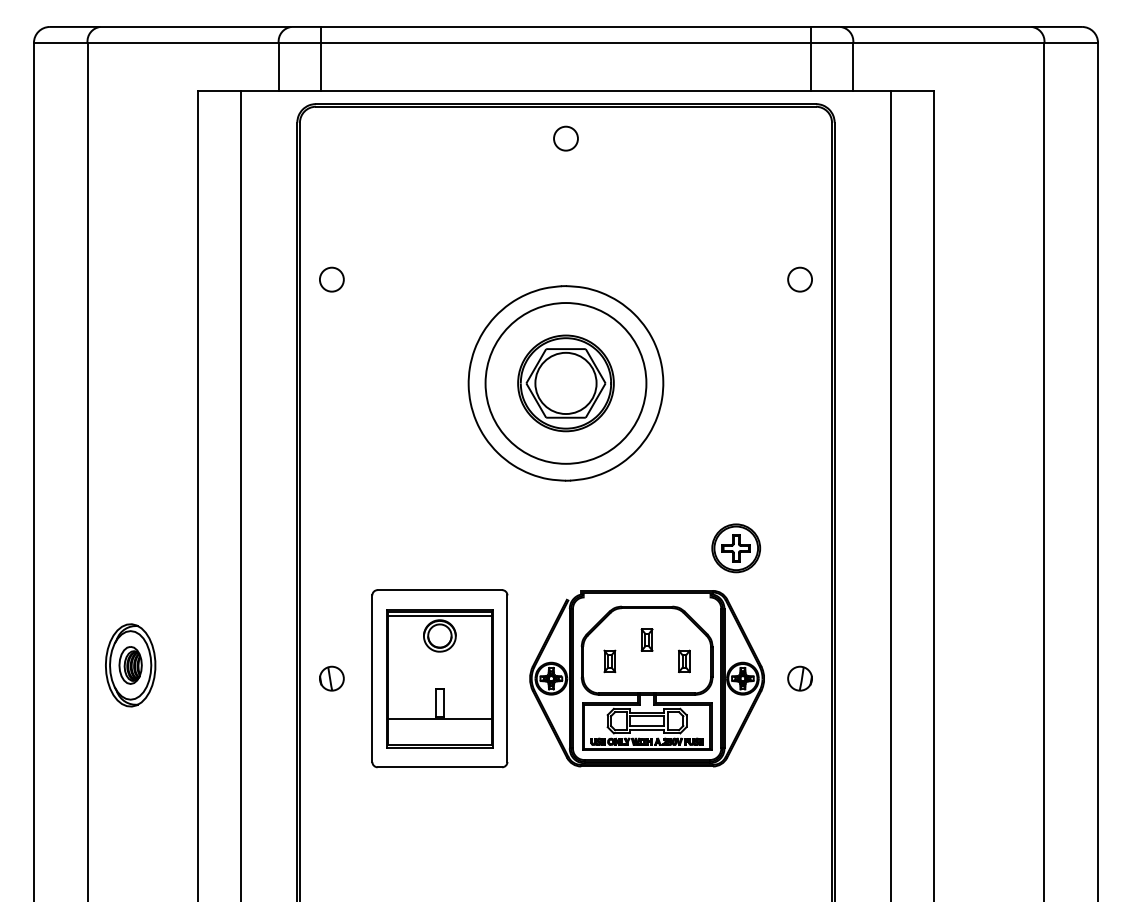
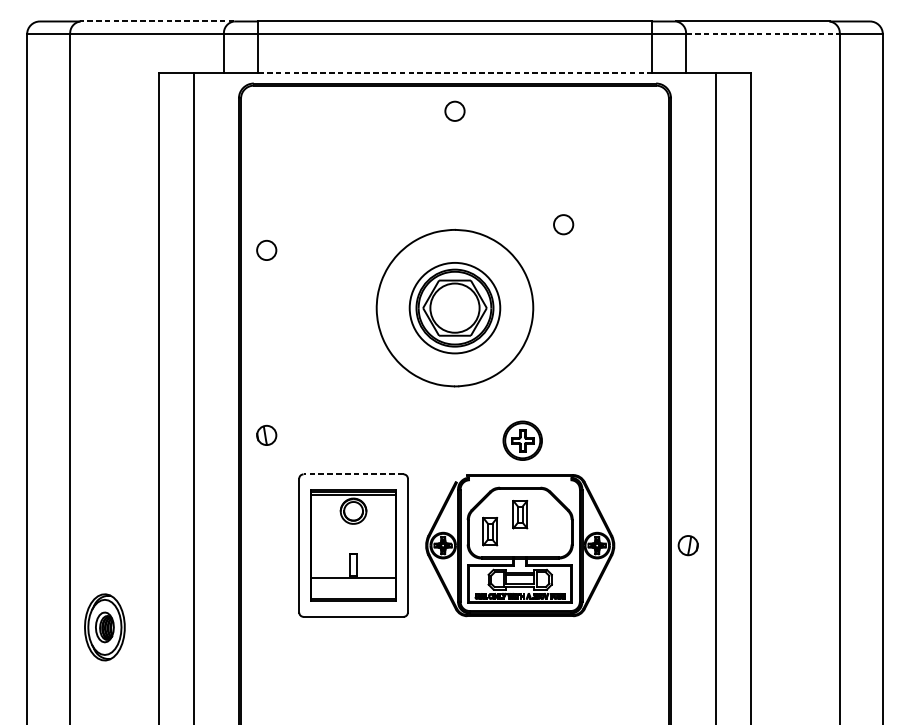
line: (195, 26) -> (157, 21), solid -> dashed
line: (948, 42) -> (762, 33), solid -> dashed
line: (566, 90) -> (455, 72), solid -> dashed
circle: (331, 279) -> (266, 250), moved
circle: (799, 279) -> (563, 224), moved
circle: (565, 383) -> (454, 308), size x0.7
part: (736, 548) -> (522, 440), moved
line: (439, 590) -> (353, 474), solid -> dashed
part: (646, 639) -> (519, 514), size x1.6
part: (609, 661) -> (489, 531), size x1.6
part: (684, 661) -> (550, 531), removed
part: (130, 665) -> (104, 627), moved
part: (331, 678) -> (266, 435), moved
part: (799, 678) -> (687, 545), moved

